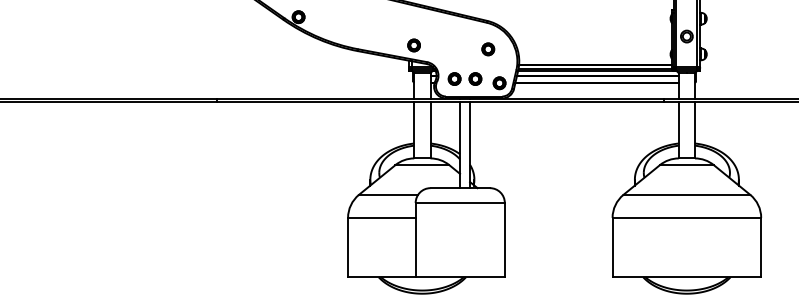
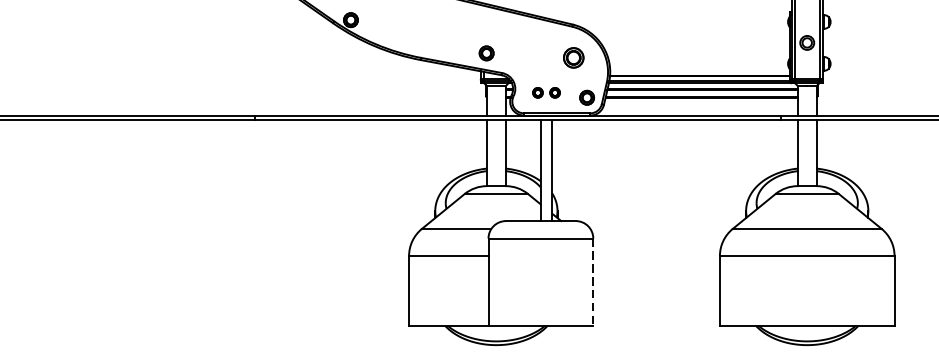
part: (488, 49) -> (574, 58), size x1.4
part: (464, 78) -> (545, 92), size x0.7
line: (504, 240) -> (592, 282), solid -> dashed

